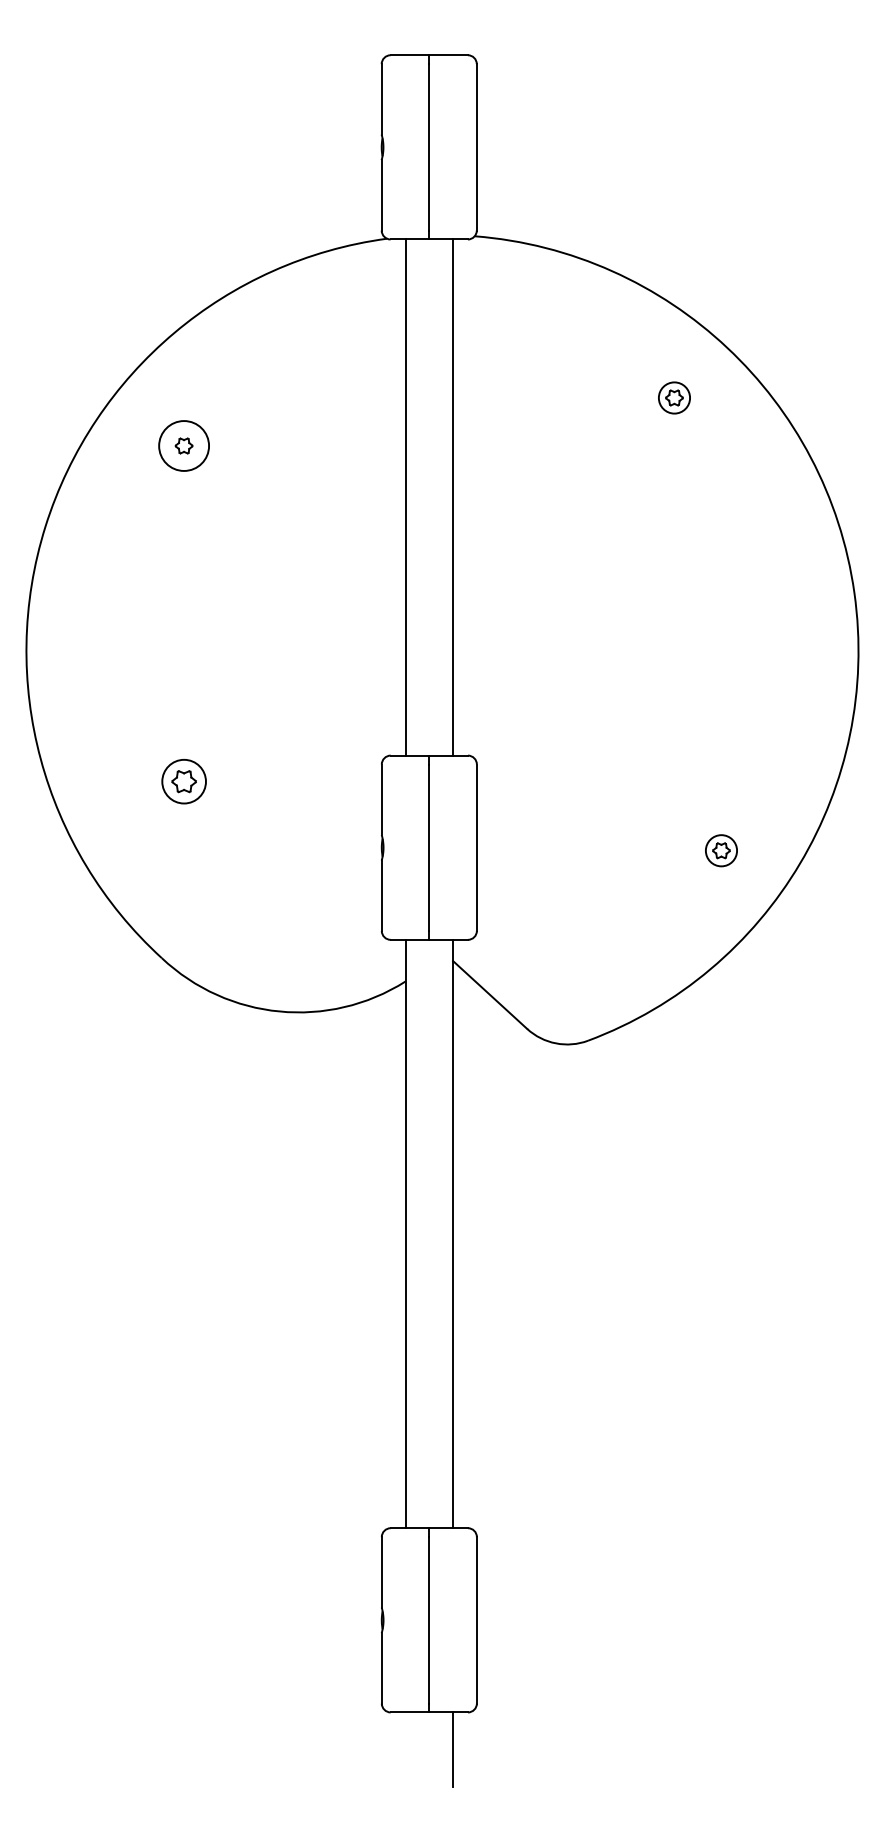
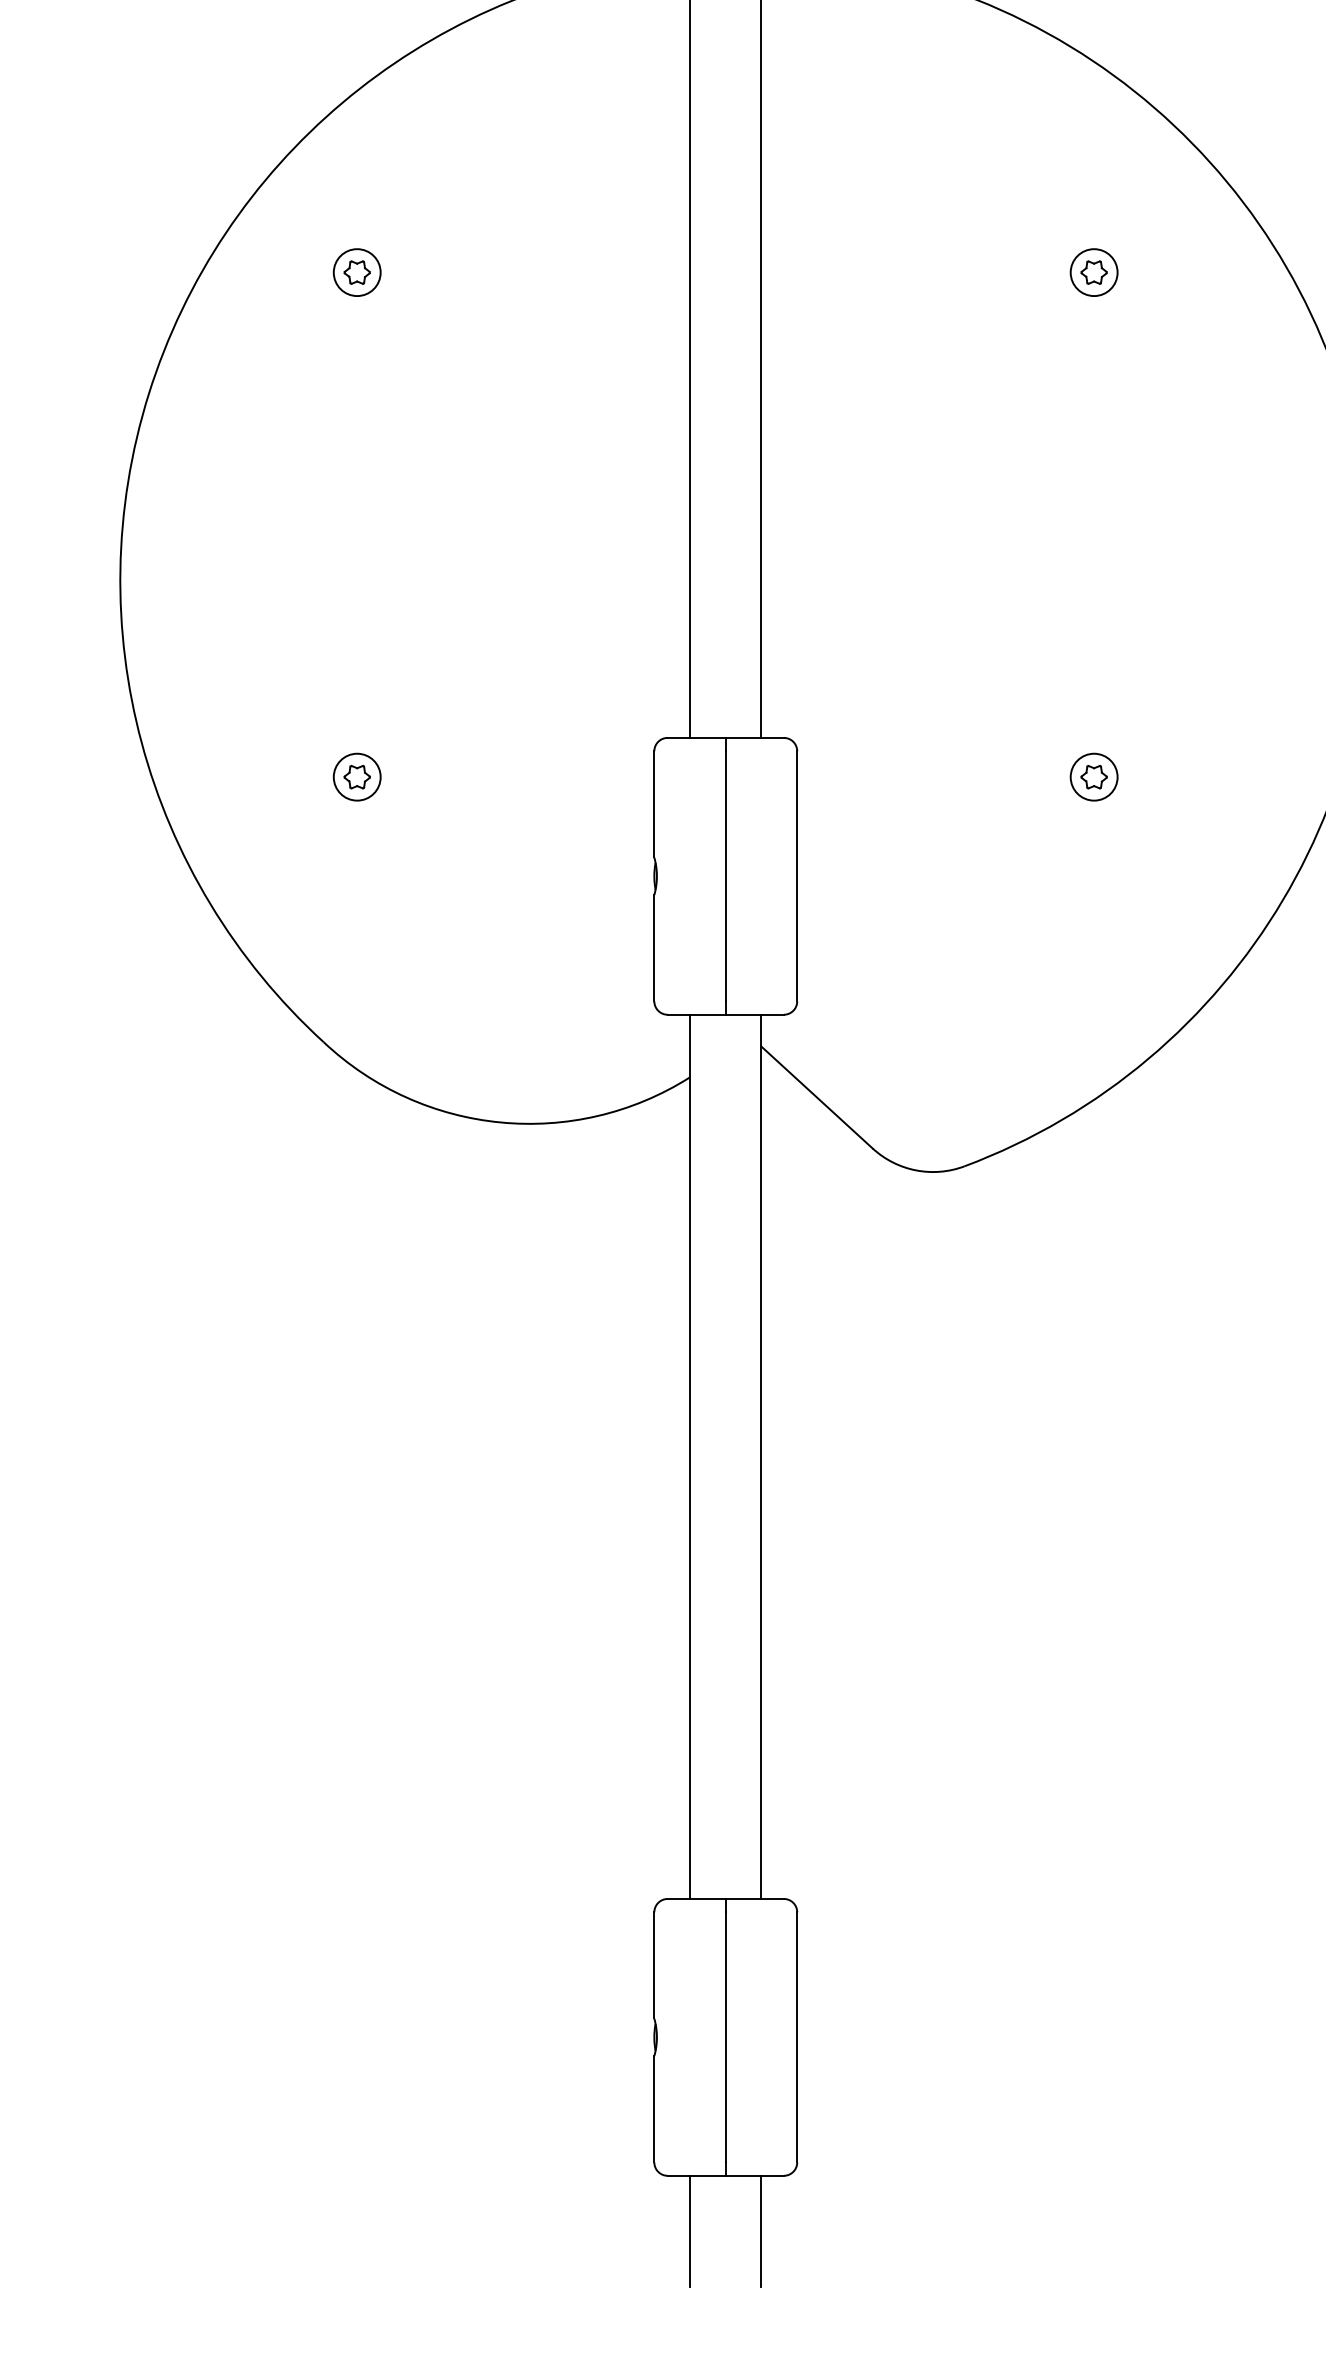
part: (674, 397) -> (1094, 271), moved
circle: (183, 445) -> (356, 271), size x0.62
part: (183, 781) -> (356, 776), size x0.71
part: (721, 850) -> (1094, 776), moved
line: (405, 1749) -> (689, 2231), added

